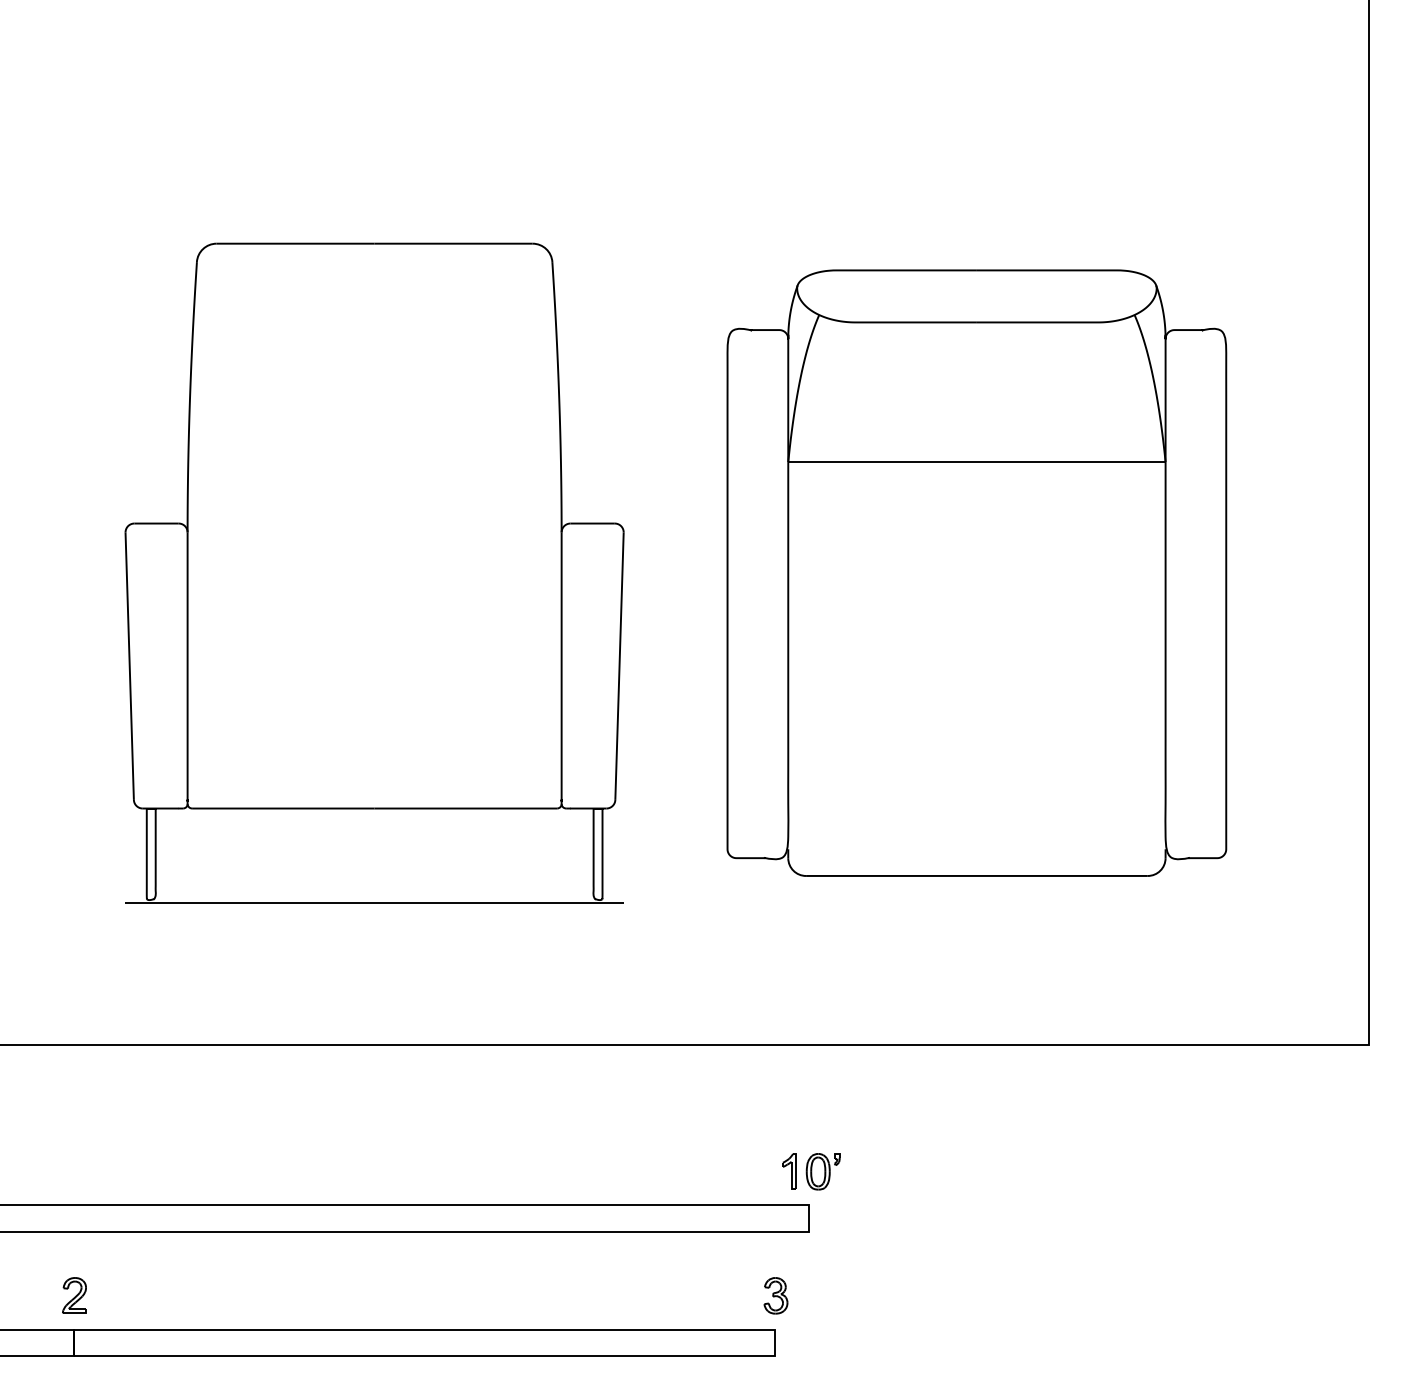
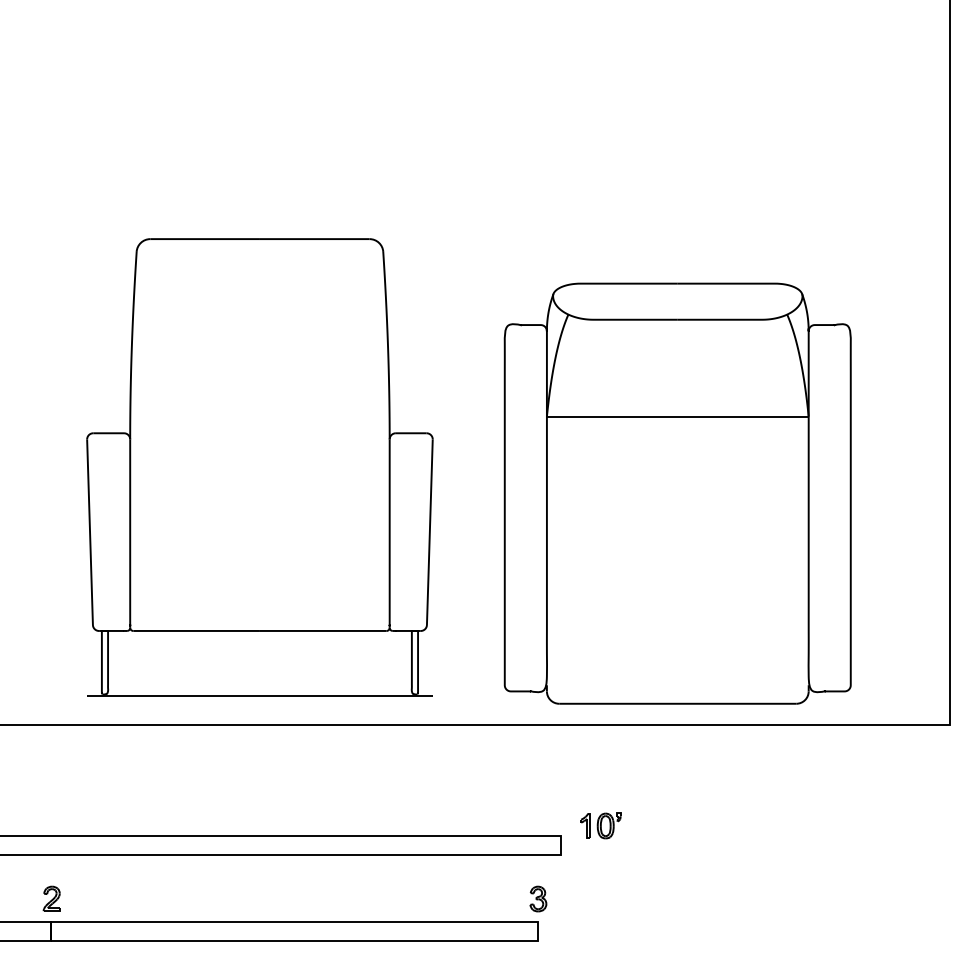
part: (373, 572) -> (259, 467), moved
part: (976, 572) -> (677, 493), moved
part: (810, 1171) -> (600, 825), moved

